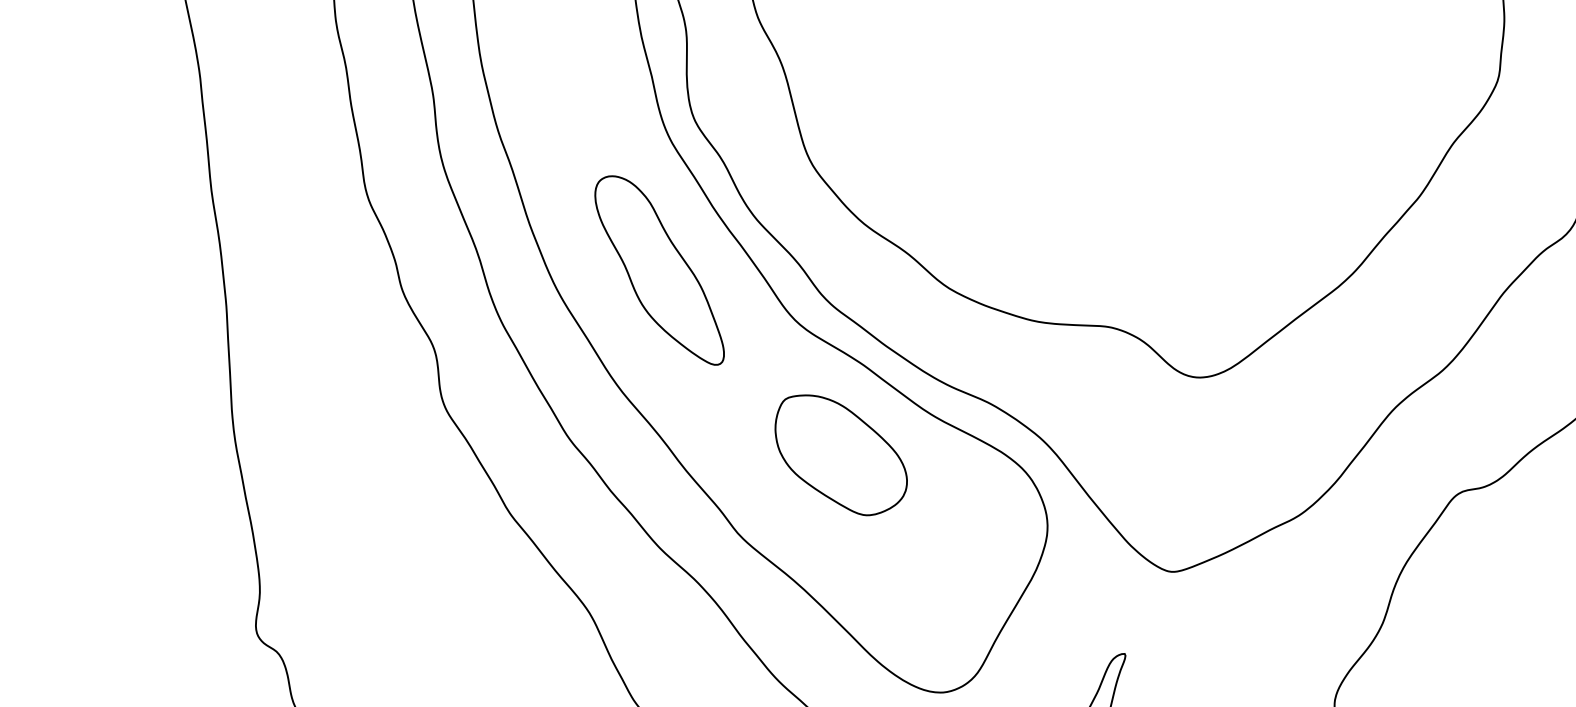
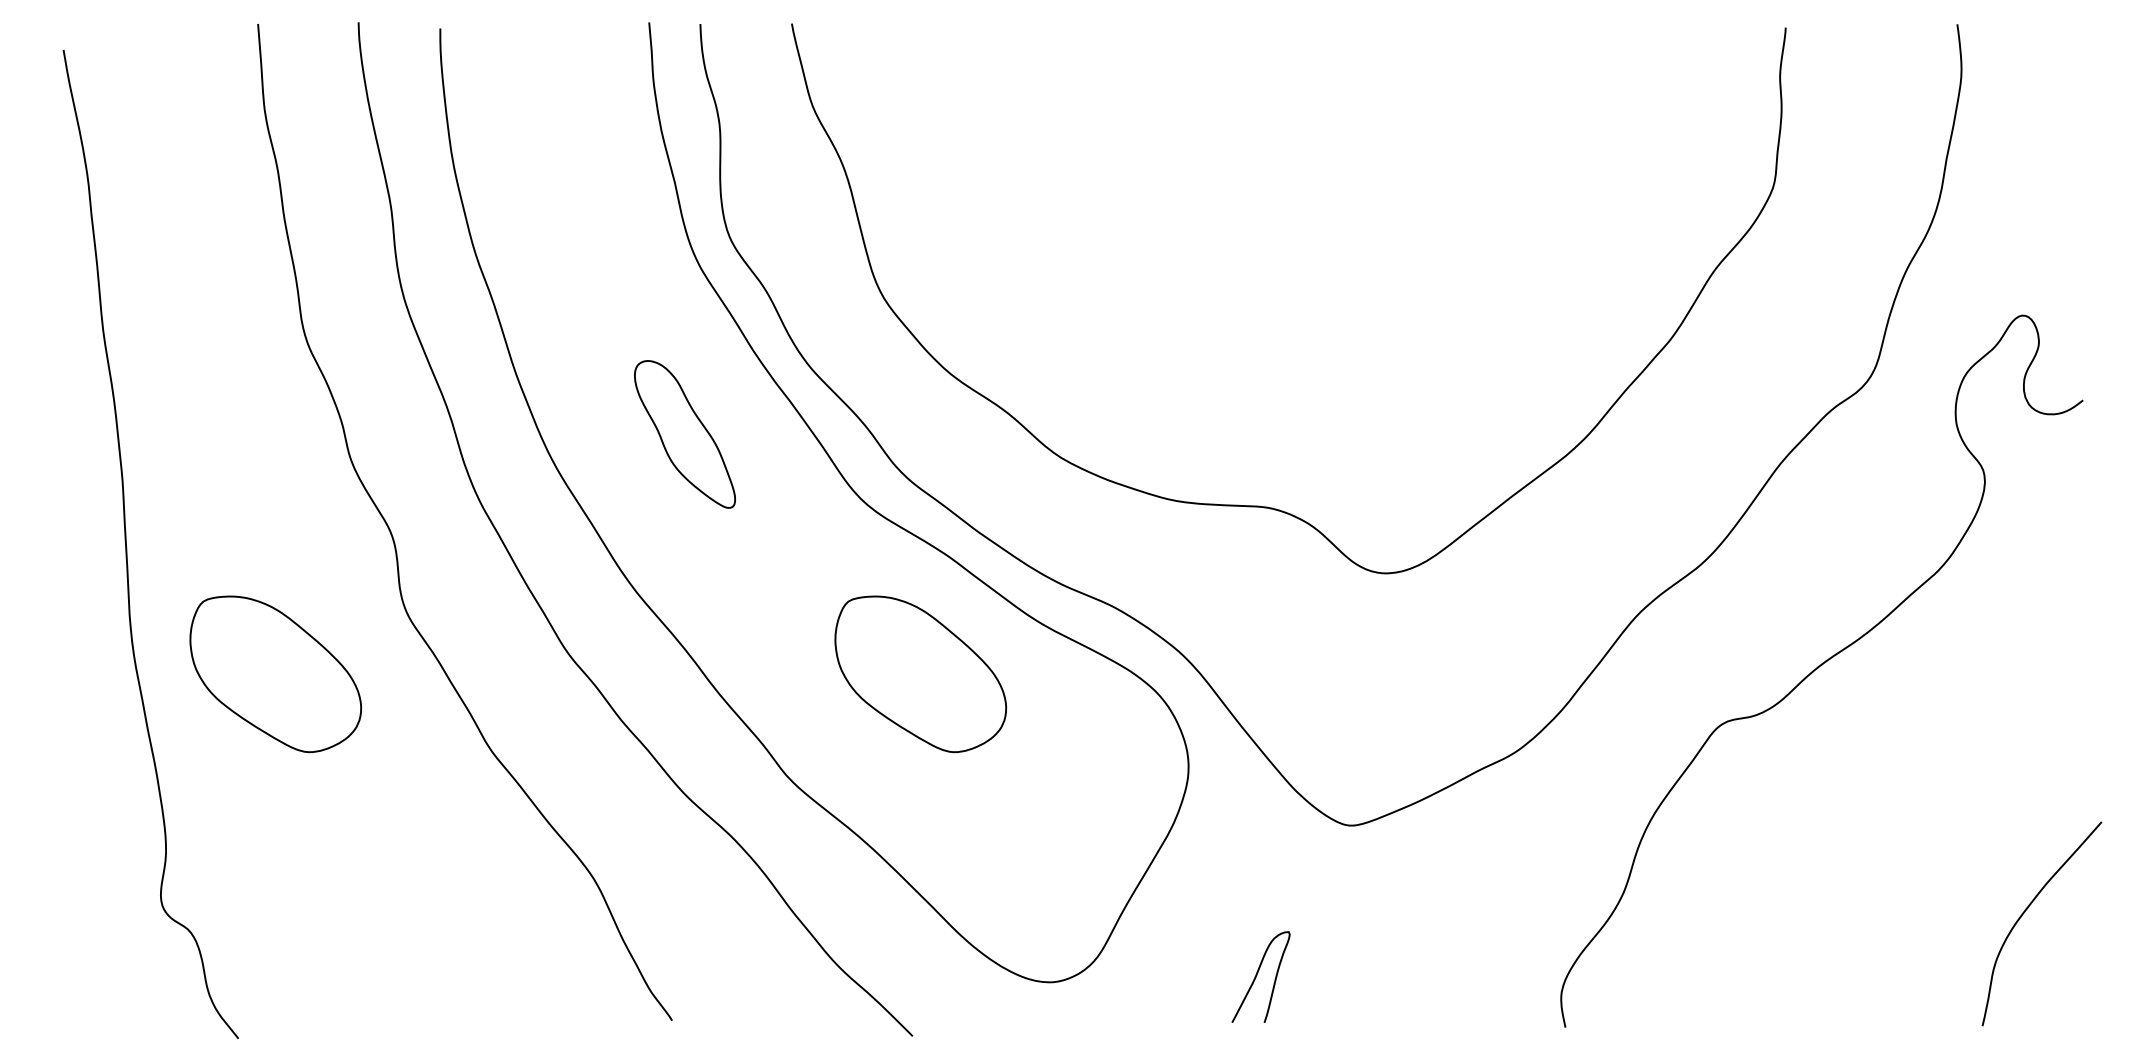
part: (659, 270) -> (684, 434), size x0.6
part: (344, 455) -> (275, 674), added

